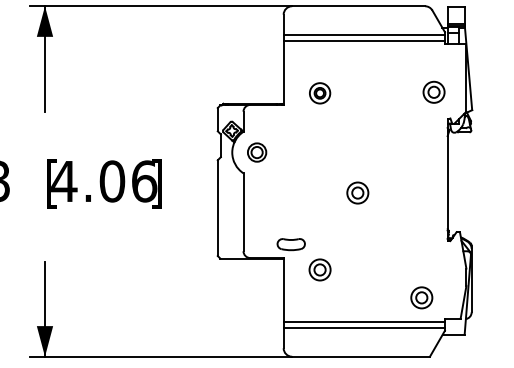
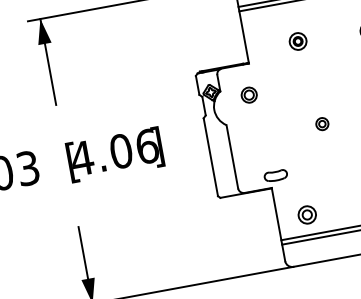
part: (320, 93) -> (298, 41), moved
part: (257, 152) -> (249, 95), moved
part: (357, 192) -> (321, 123), size x0.7
part: (319, 269) -> (306, 214), moved

